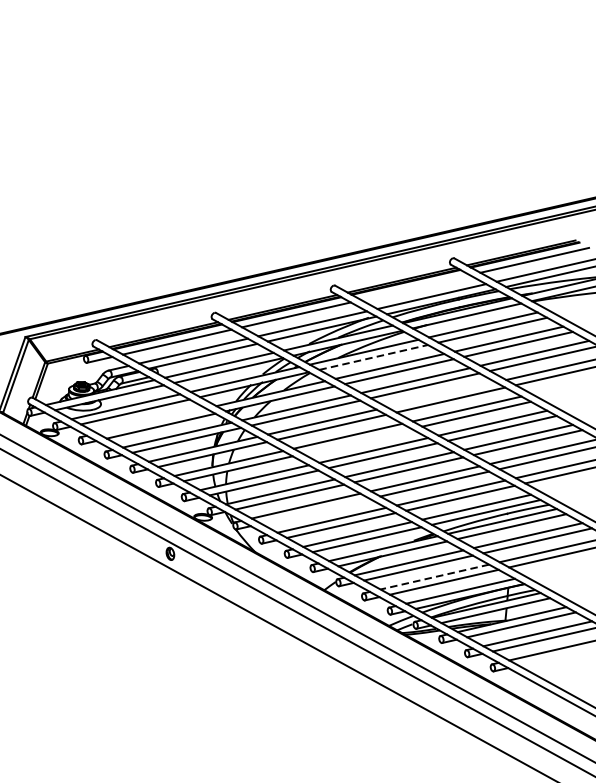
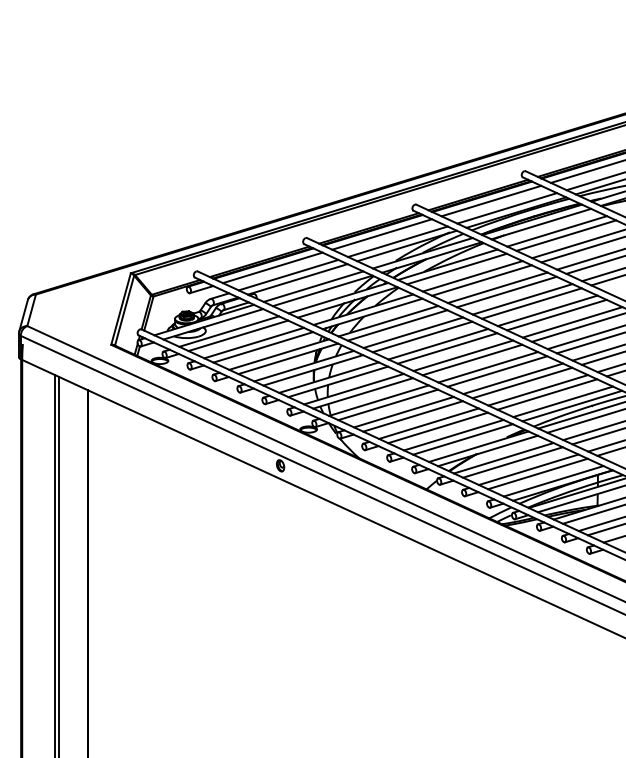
line: (415, 286) -> (491, 200), added
line: (374, 356) -> (457, 268), dashed -> solid
line: (441, 394) -> (522, 299), added
line: (152, 420) -> (254, 342), added
line: (357, 441) -> (447, 348), added
line: (314, 511) -> (412, 416), added
line: (434, 576) -> (528, 469), dashed -> solid

